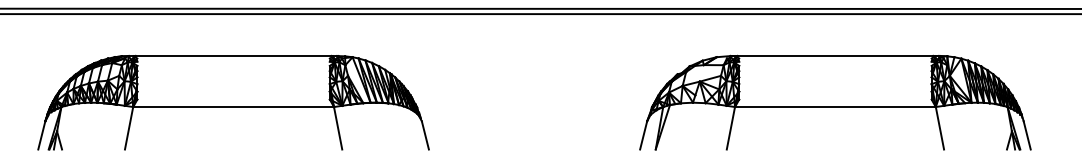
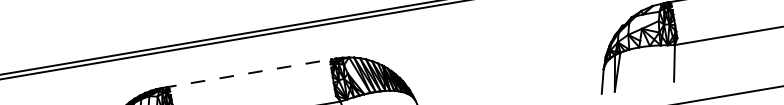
line: (232, 56) -> (248, 73), solid -> dashed

